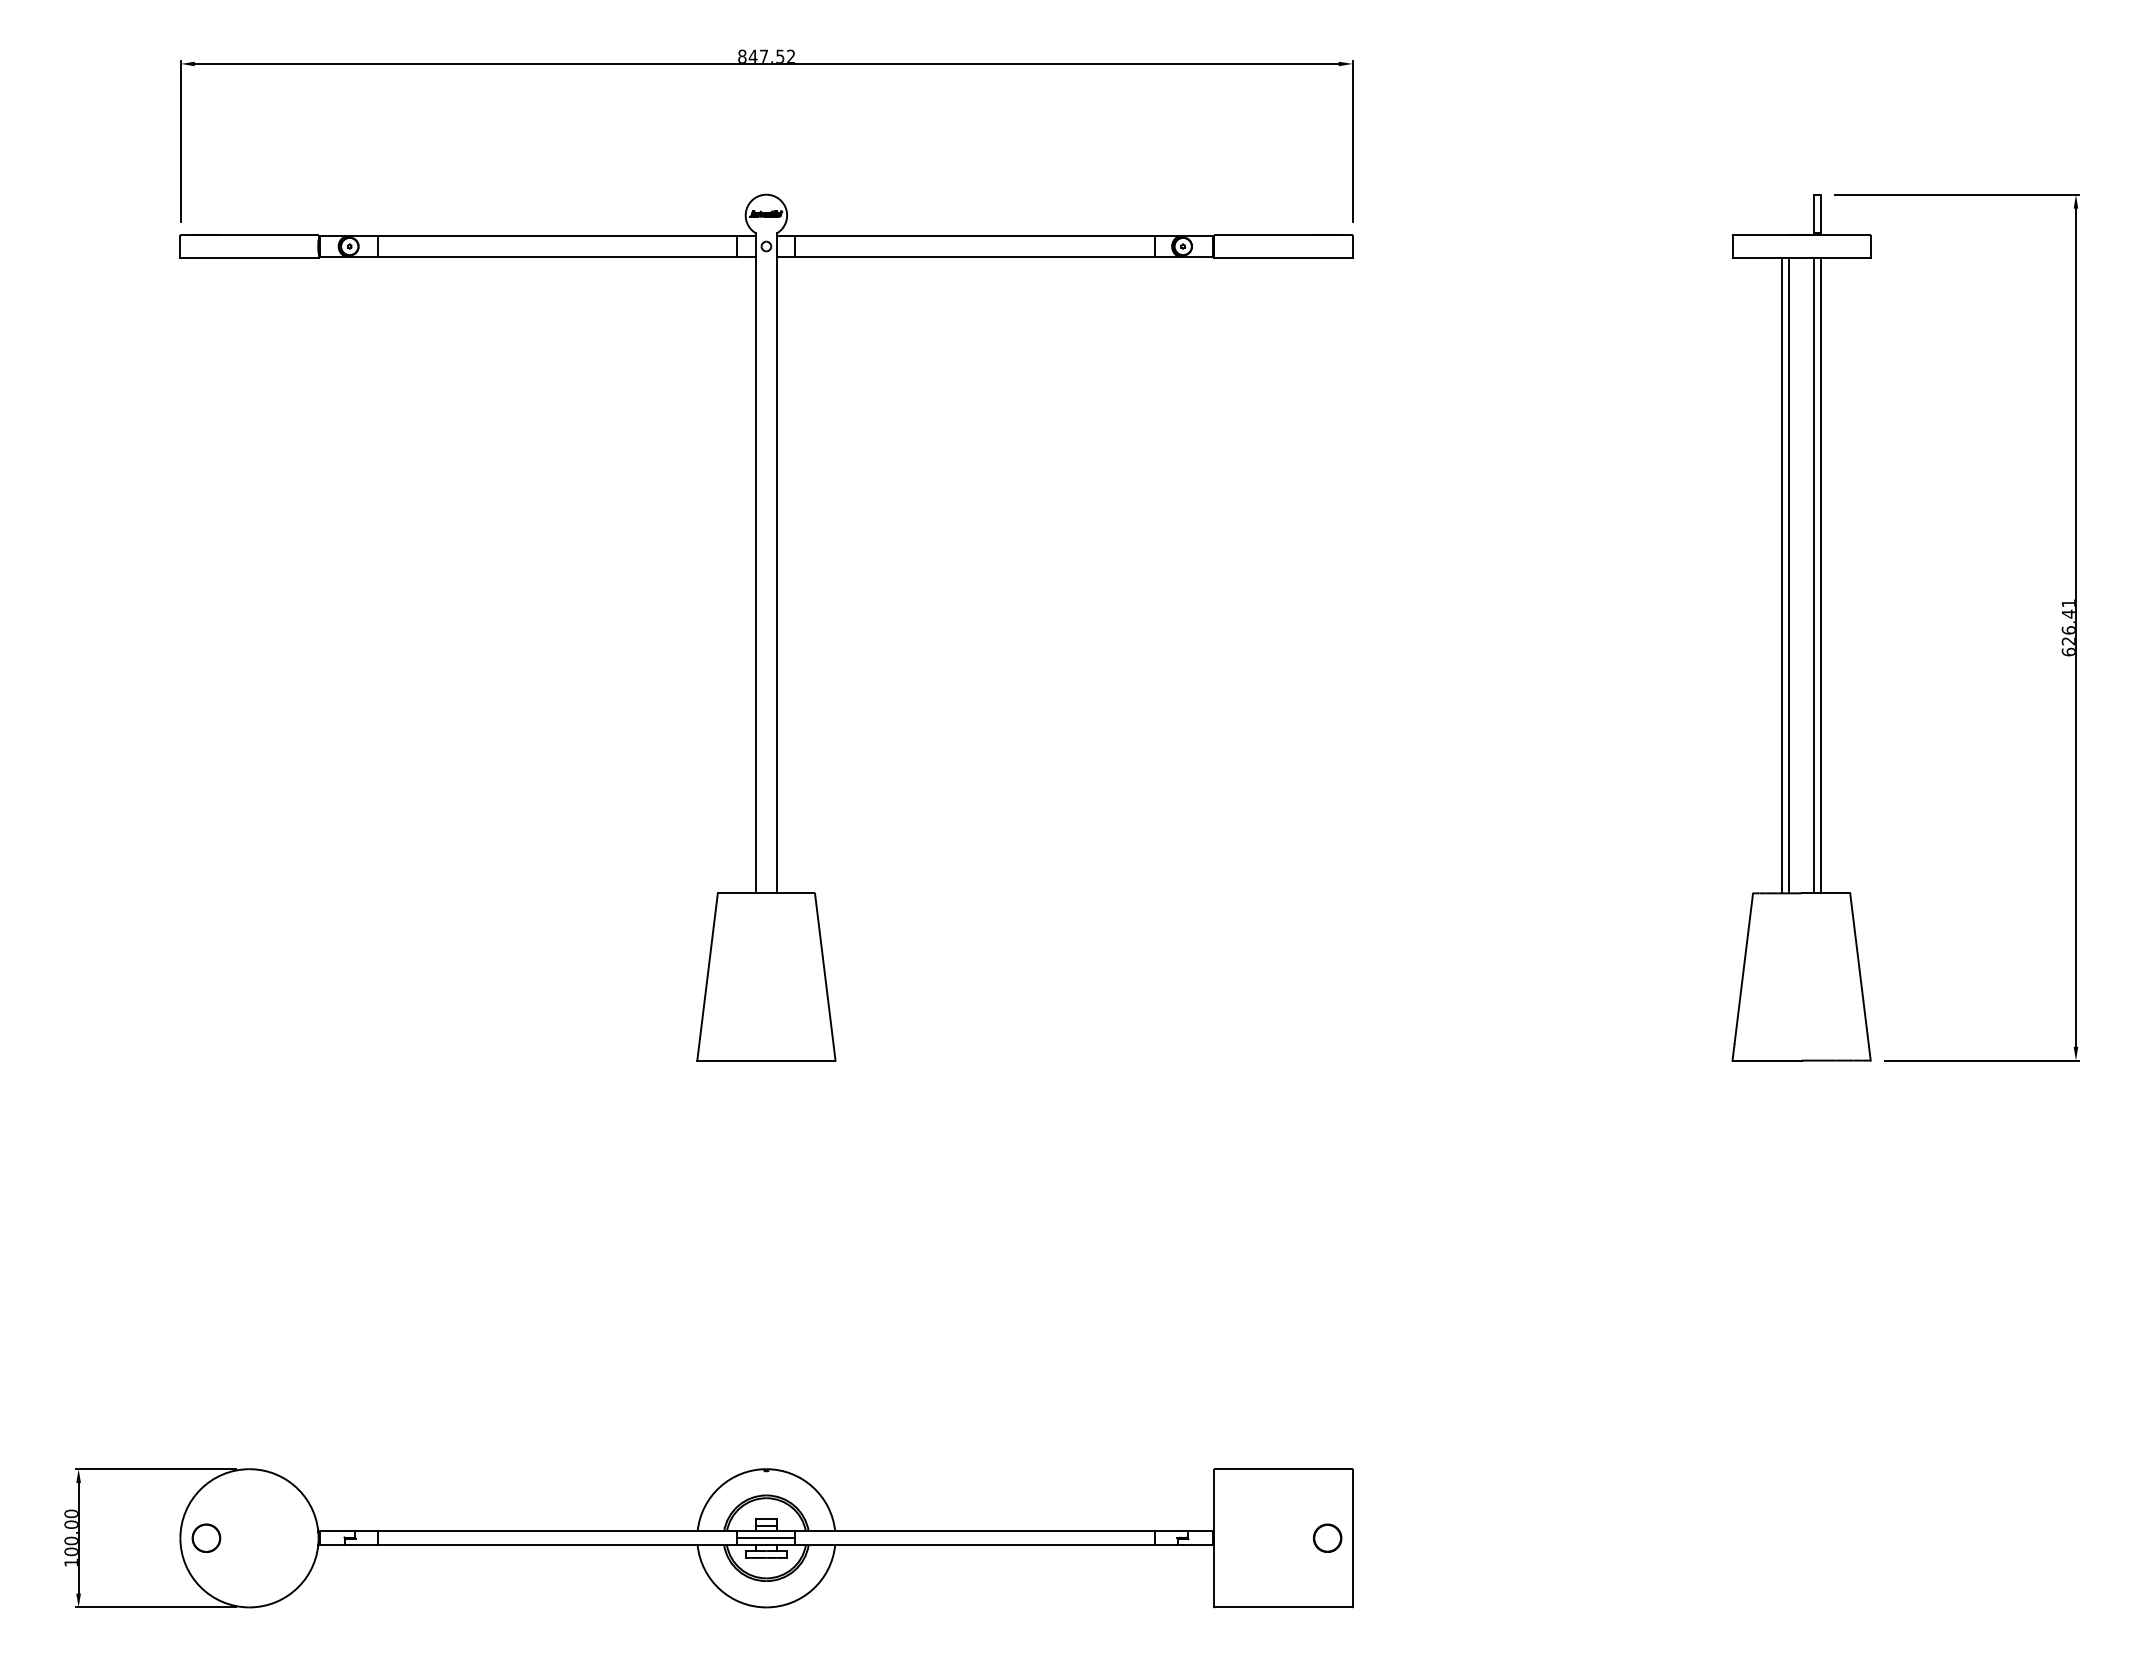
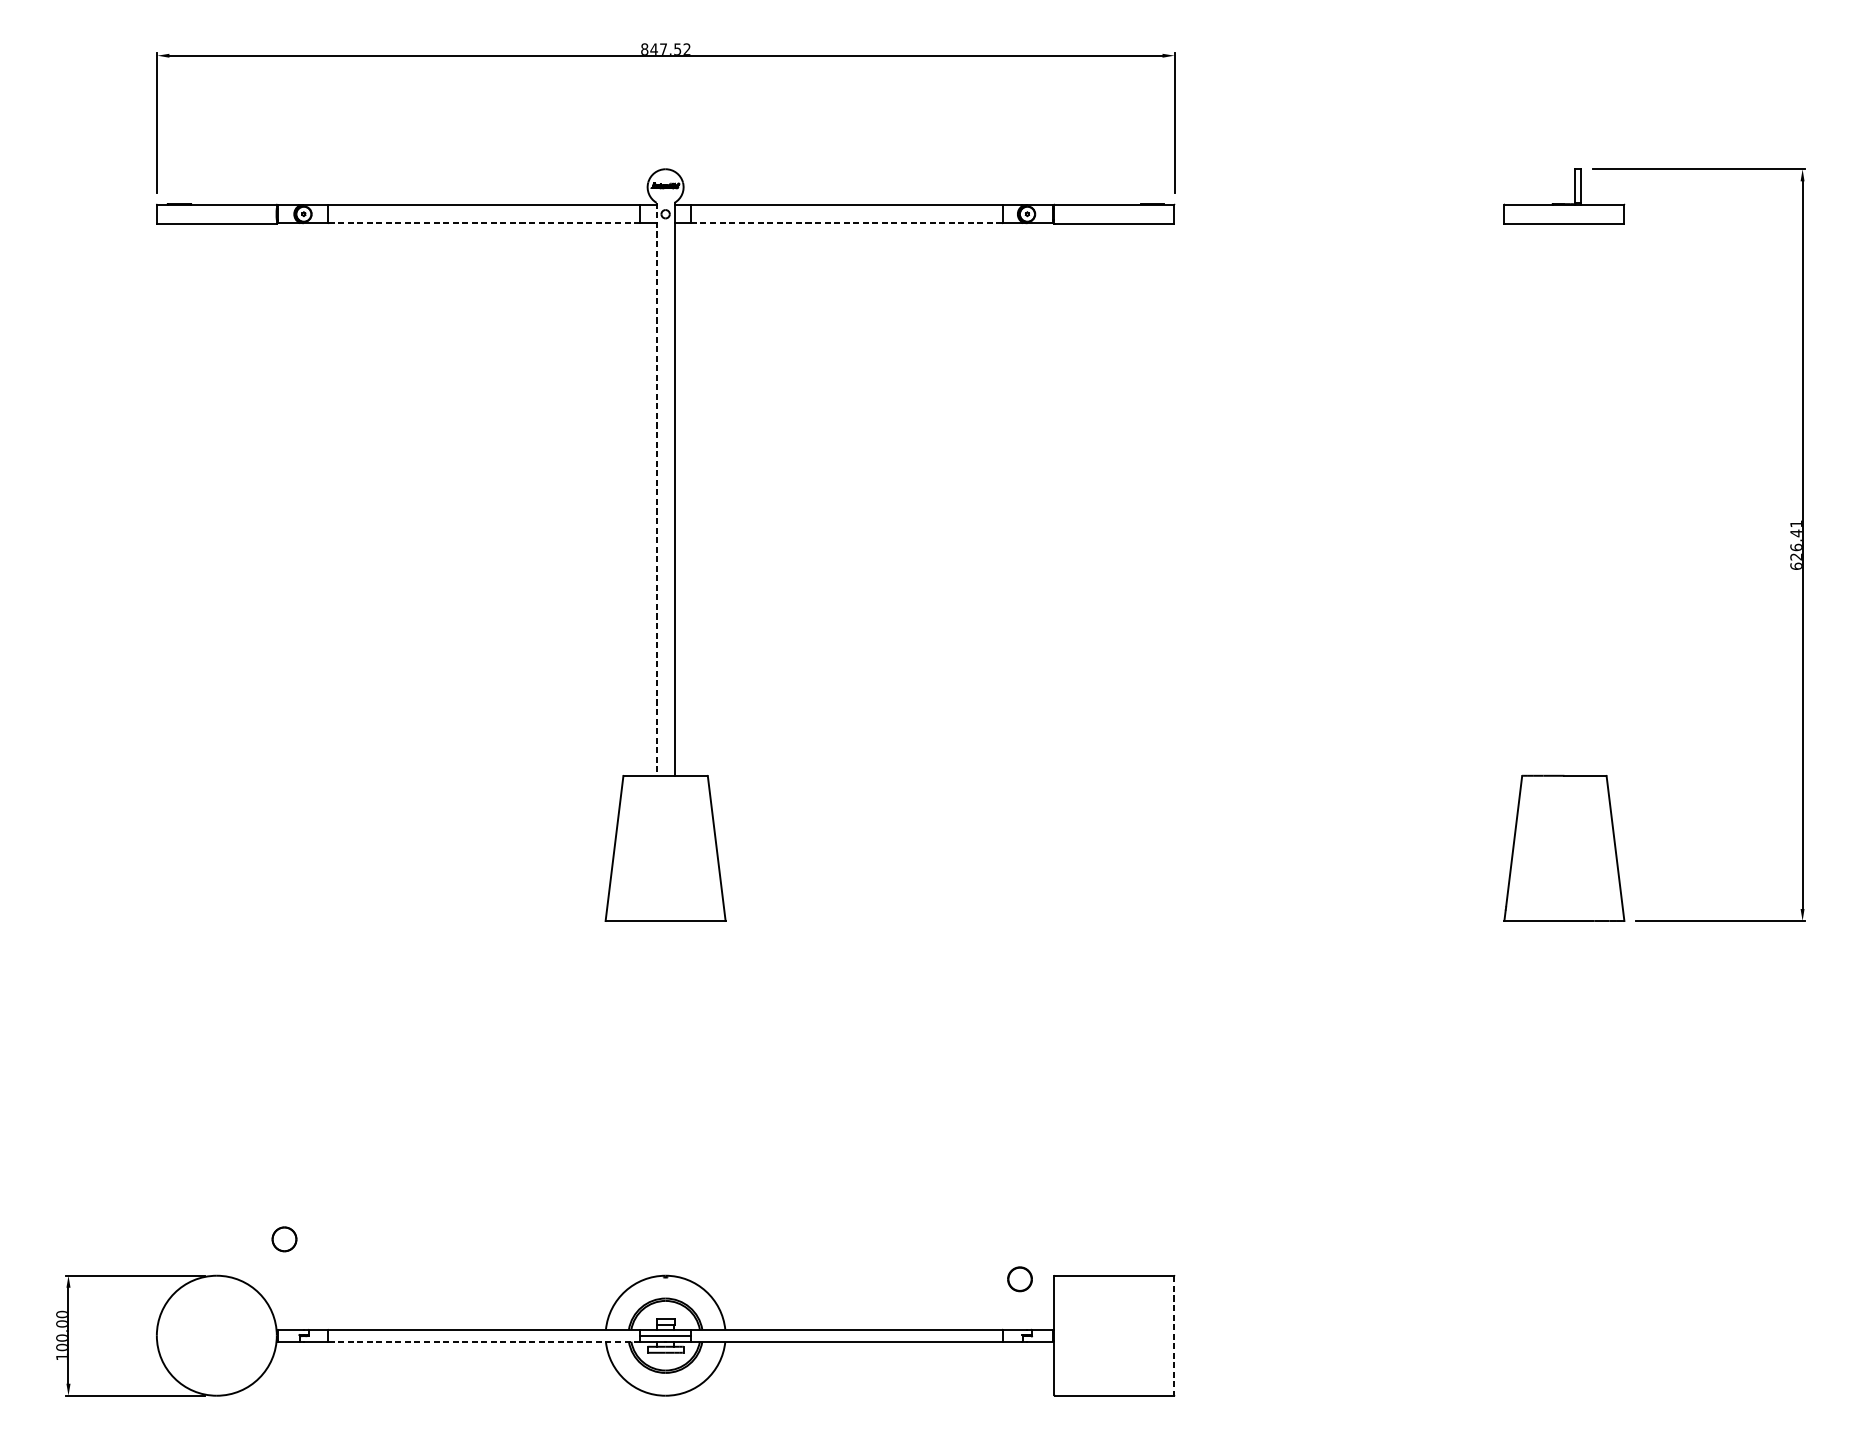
line: (557, 256) -> (484, 222), solid -> dashed
line: (975, 256) -> (847, 222), solid -> dashed
line: (756, 563) -> (657, 489), solid -> dashed
line: (1782, 575) -> (1547, 499), removed
line: (1788, 575) -> (1552, 499), removed
line: (1814, 575) -> (1575, 499), removed
line: (1821, 575) -> (1581, 499), removed
part: (206, 1537) -> (284, 1238), moved
part: (1327, 1537) -> (1019, 1278), moved
line: (1352, 1538) -> (1174, 1335), solid -> dashed
line: (557, 1545) -> (484, 1341), solid -> dashed

